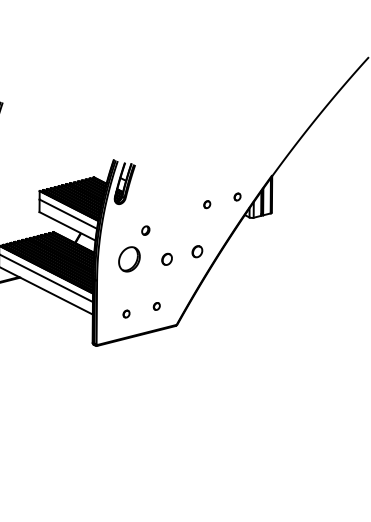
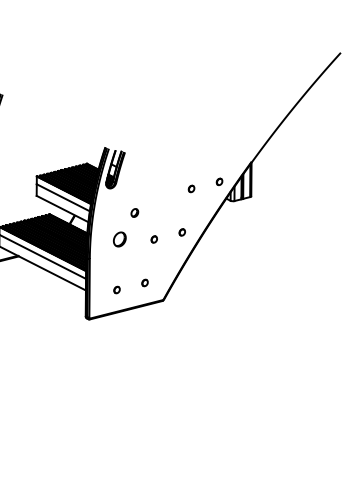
part: (196, 251) -> (181, 232), size x0.62
part: (129, 259) -> (119, 239), size x0.62
part: (166, 259) -> (153, 239), size x0.62

